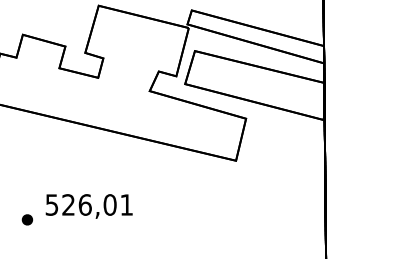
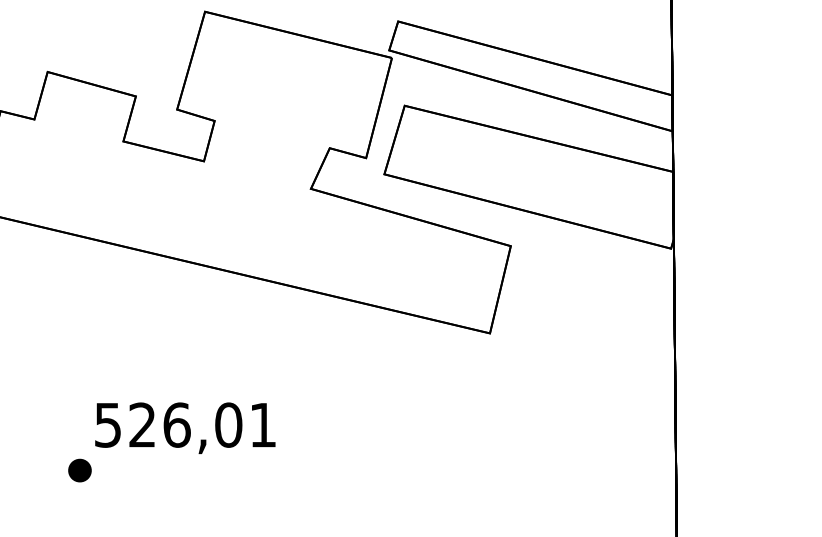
part: (26, 219) -> (77, 469), moved

